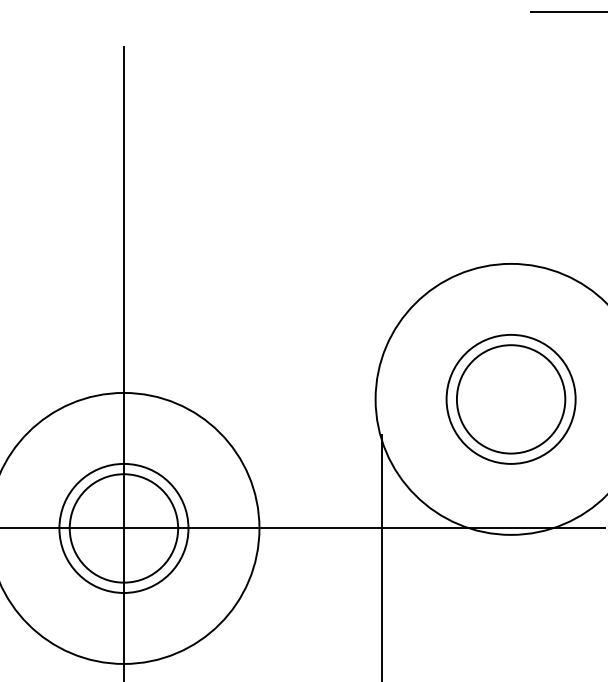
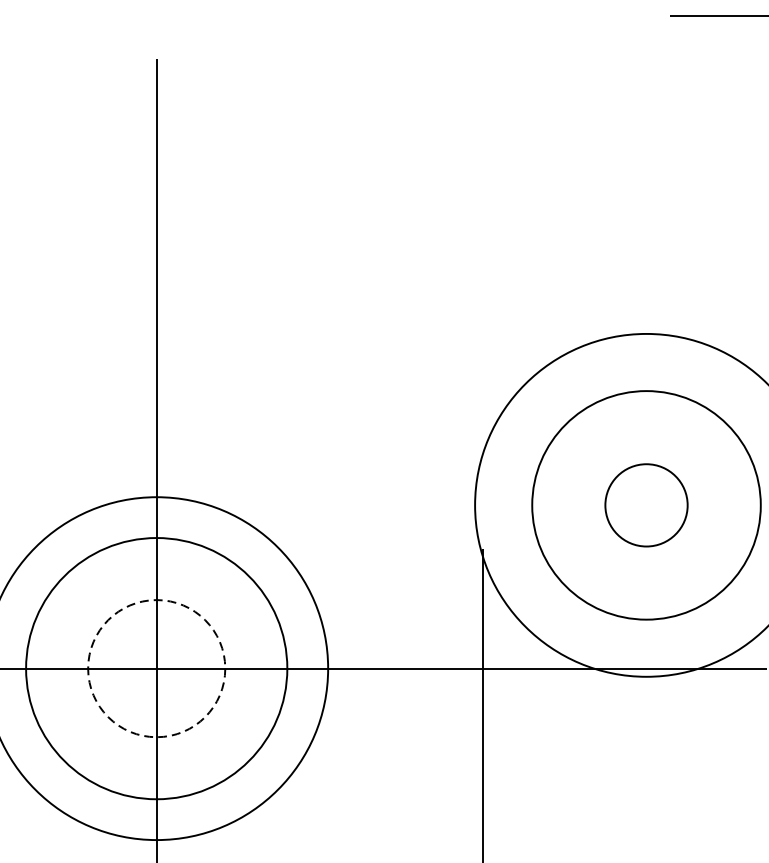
circle: (510, 398) -> (645, 504), size x1.4
circle: (510, 399) -> (645, 505), size x0.6
circle: (123, 527) -> (156, 667), size x1.6
circle: (123, 528) -> (156, 668), solid -> dashed

